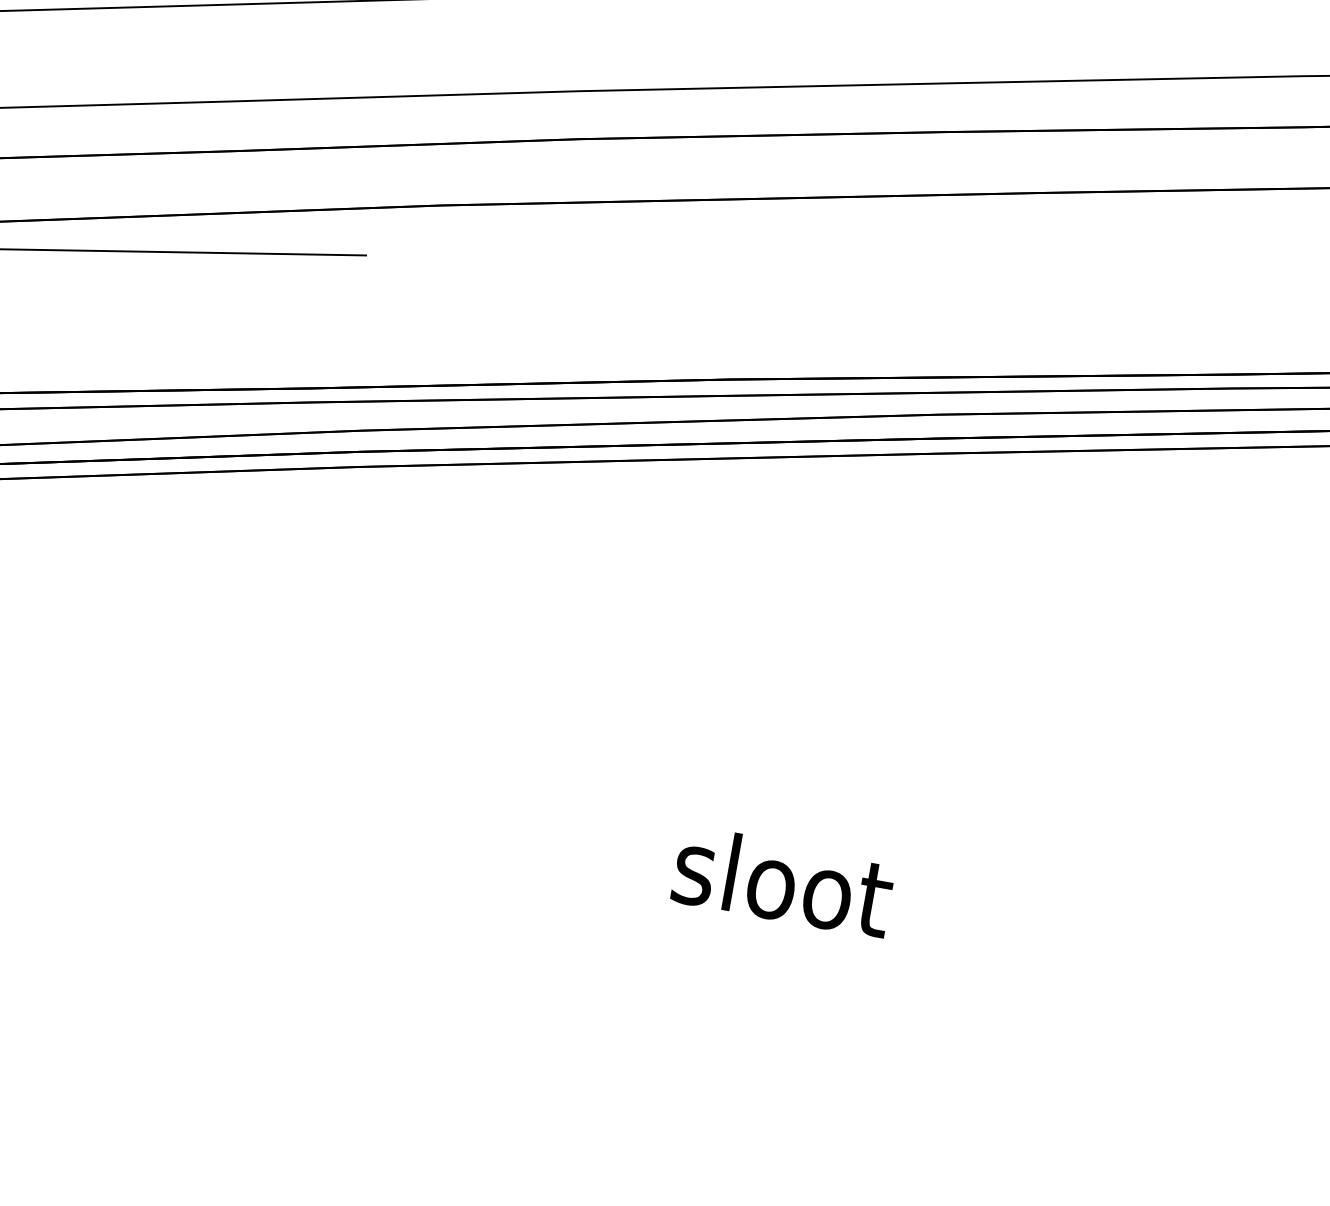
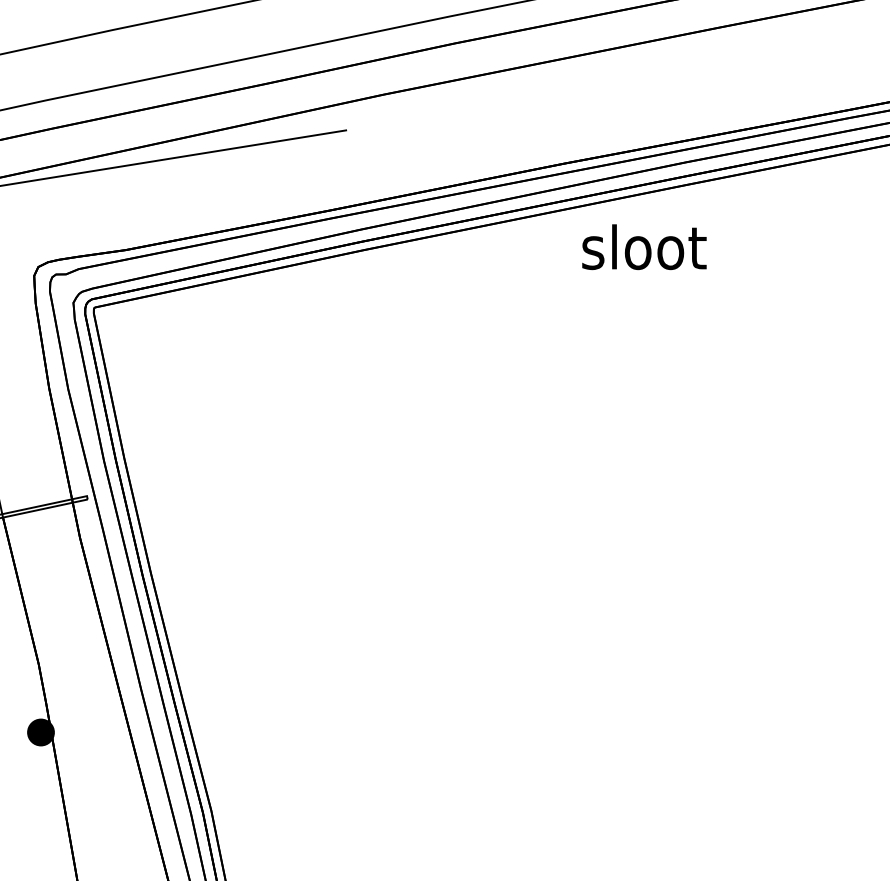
text: (783, 882) -> (644, 247), moved

